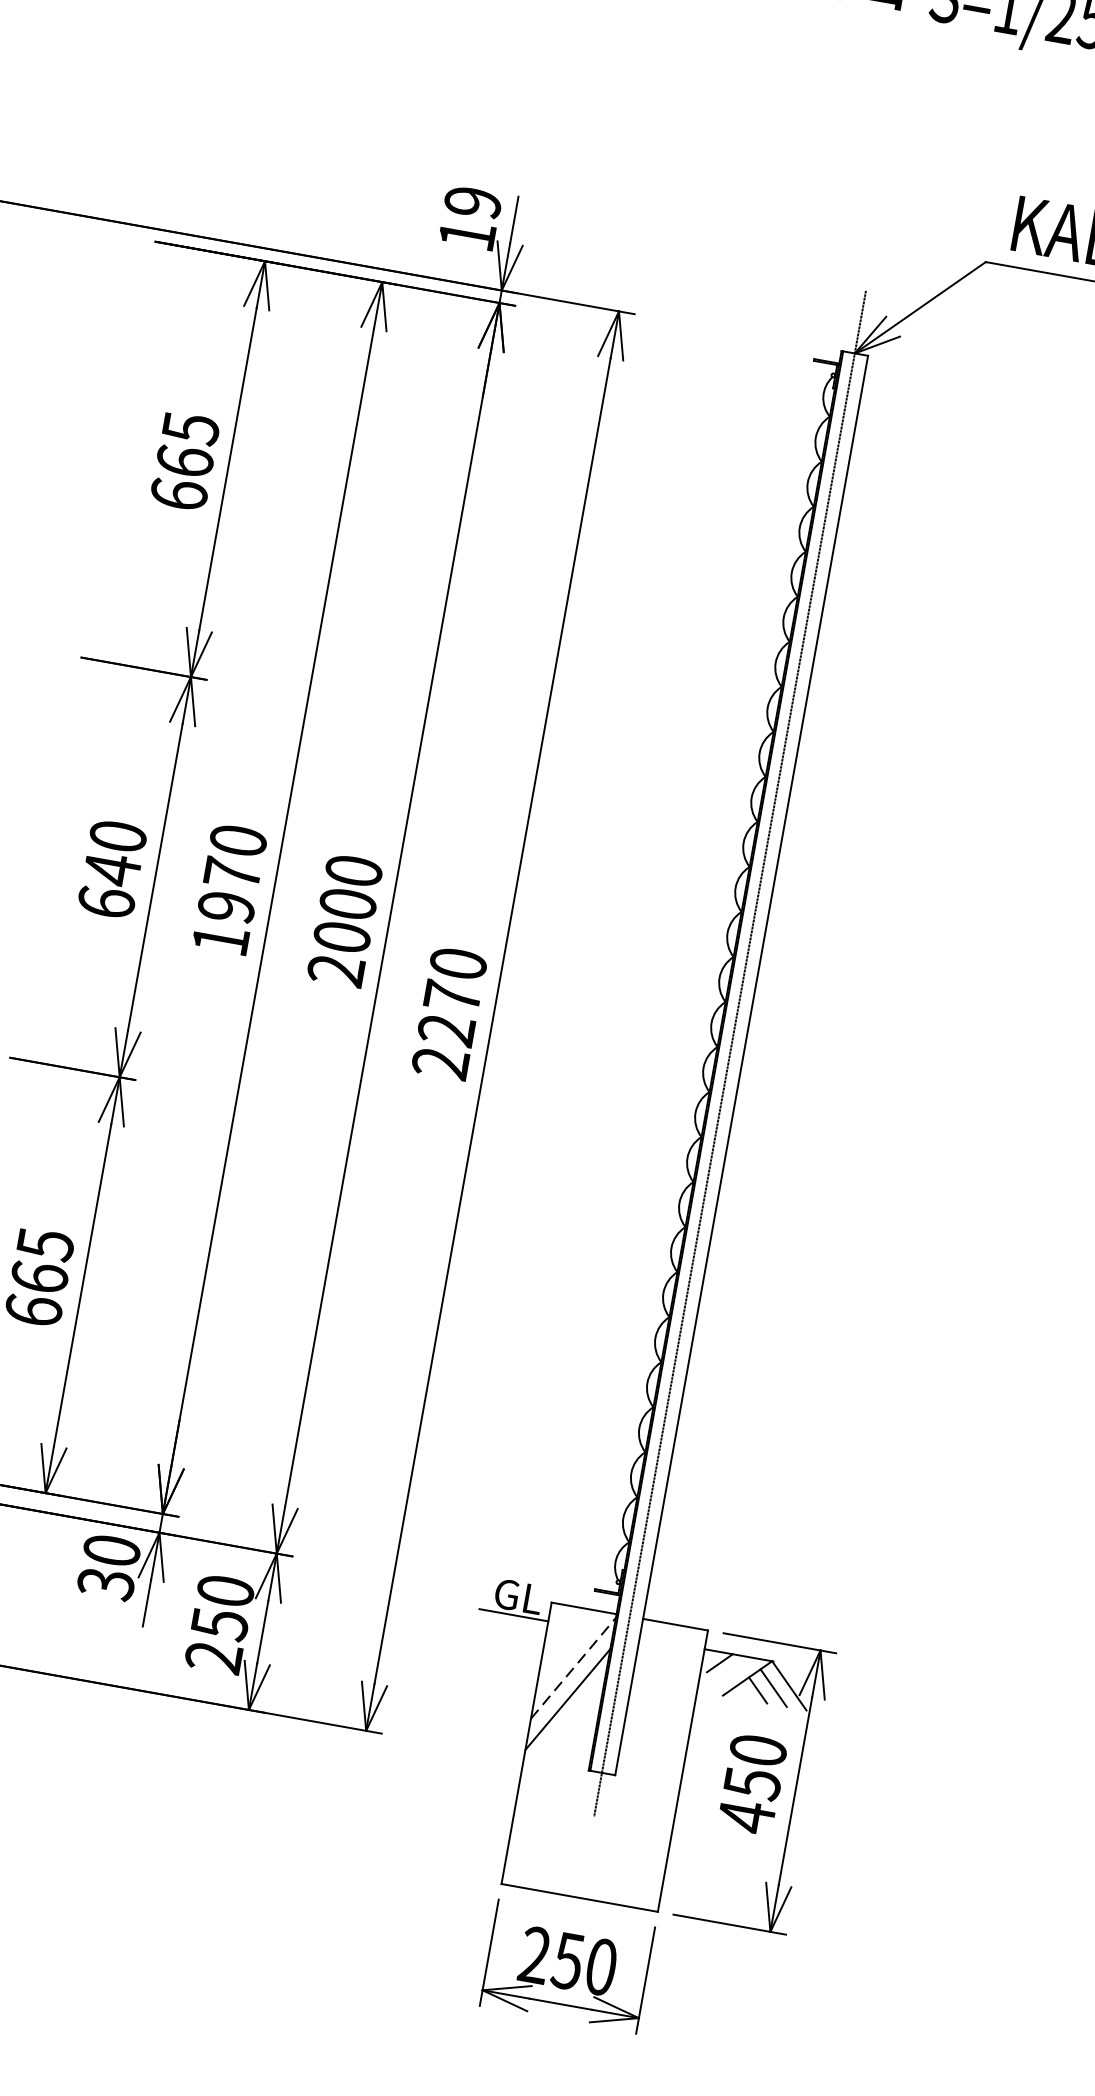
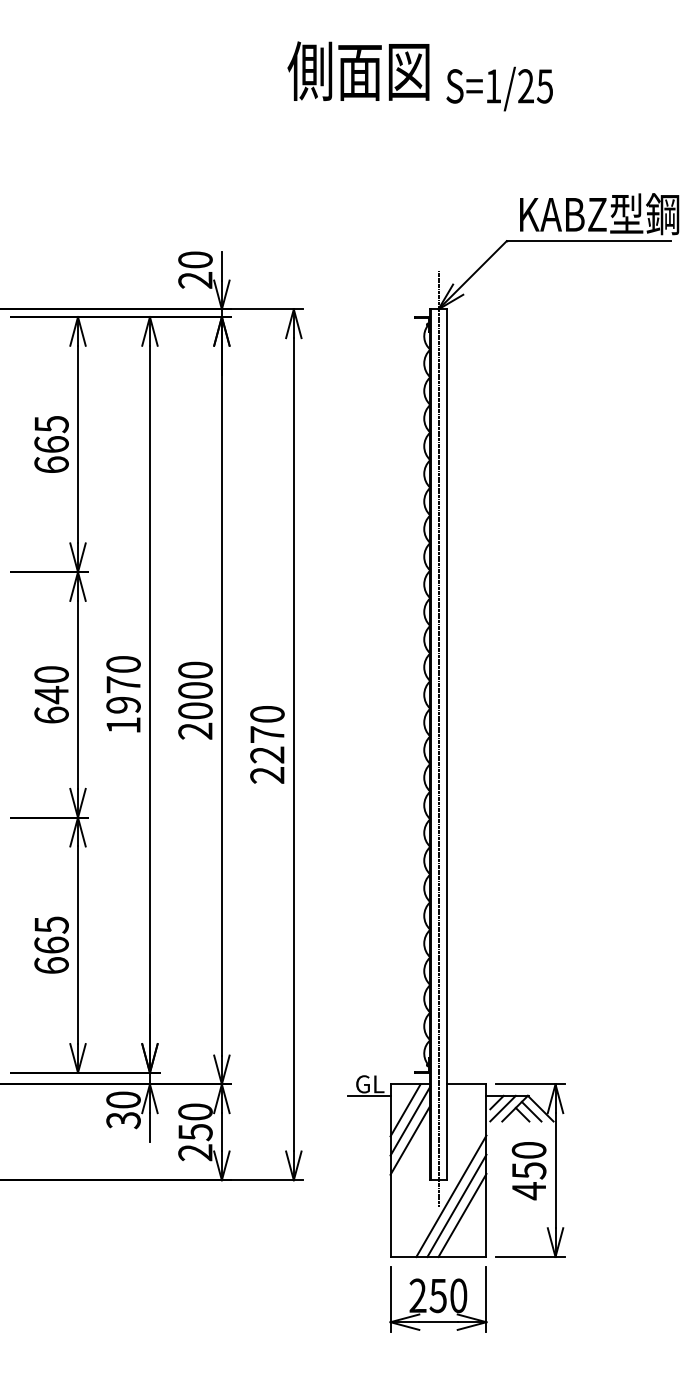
text: (470, 217) -> (195, 269), 19 -> 20
line: (568, 1649) -> (405, 1110), added
line: (573, 1668) -> (410, 1121), dashed -> solid
line: (727, 1674) -> (502, 1108), added
line: (618, 1803) -> (451, 1196), added
line: (623, 1819) -> (456, 1205), added
line: (630, 1837) -> (462, 1215), added

